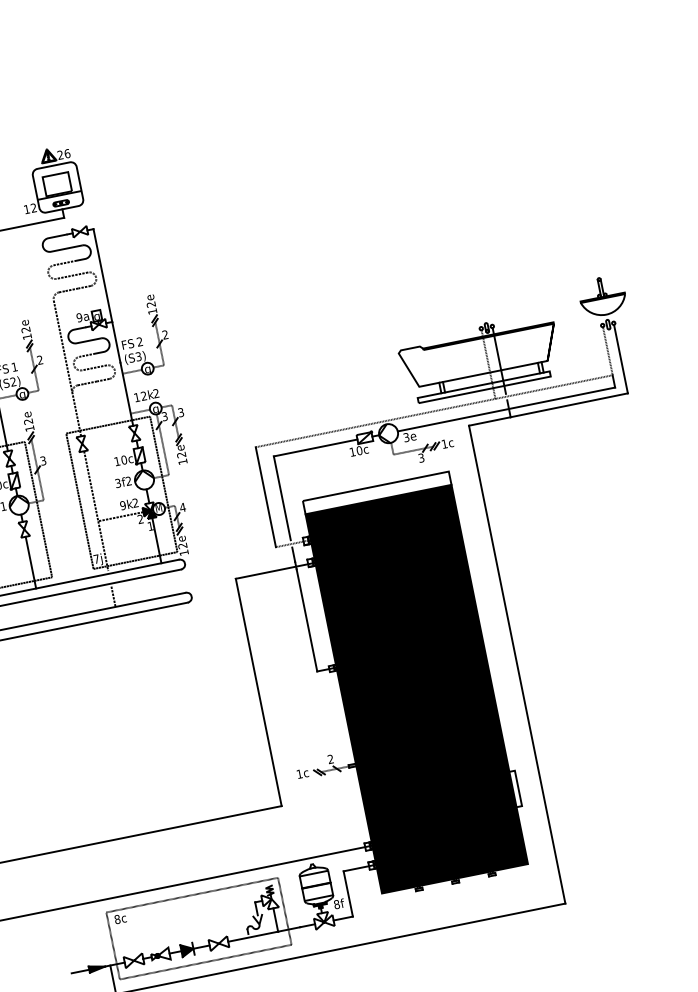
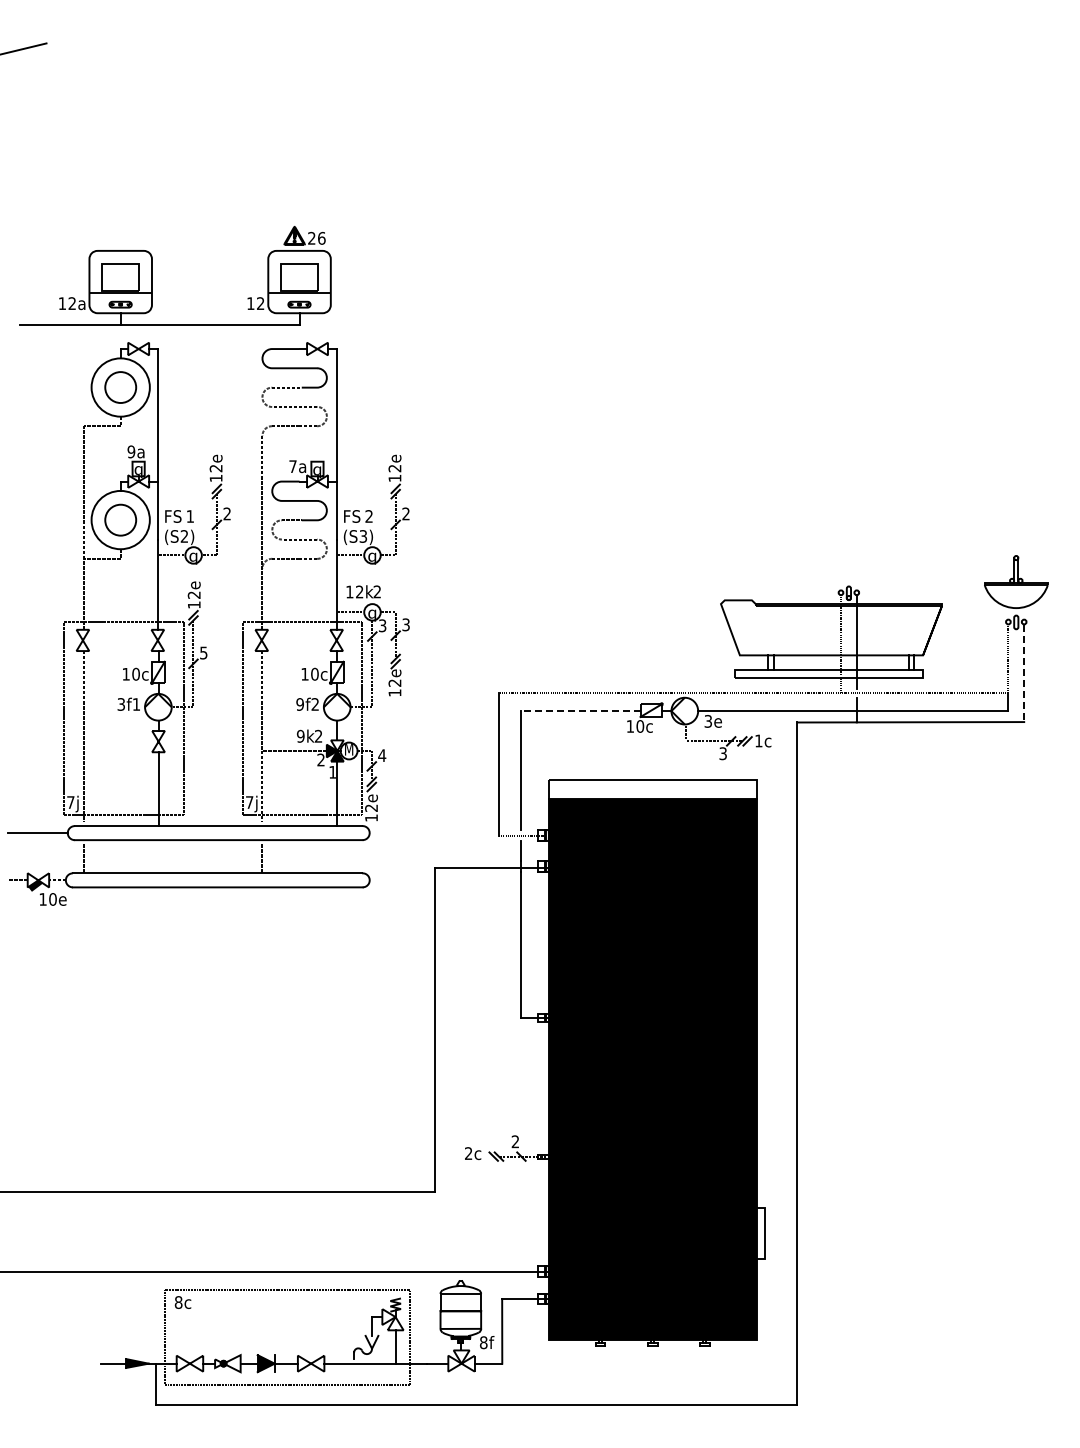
text: (79, 317) -> (292, 466), 9a -> 7a
line: (621, 360) -> (1024, 674), solid -> dashed
line: (315, 447) -> (580, 710), solid -> dashed
text: (43, 460) -> (203, 652), 3 -> 5
text: (117, 483) -> (299, 704), 3f -> 9f
text: (299, 774) -> (468, 1153), 1c -> 2c

